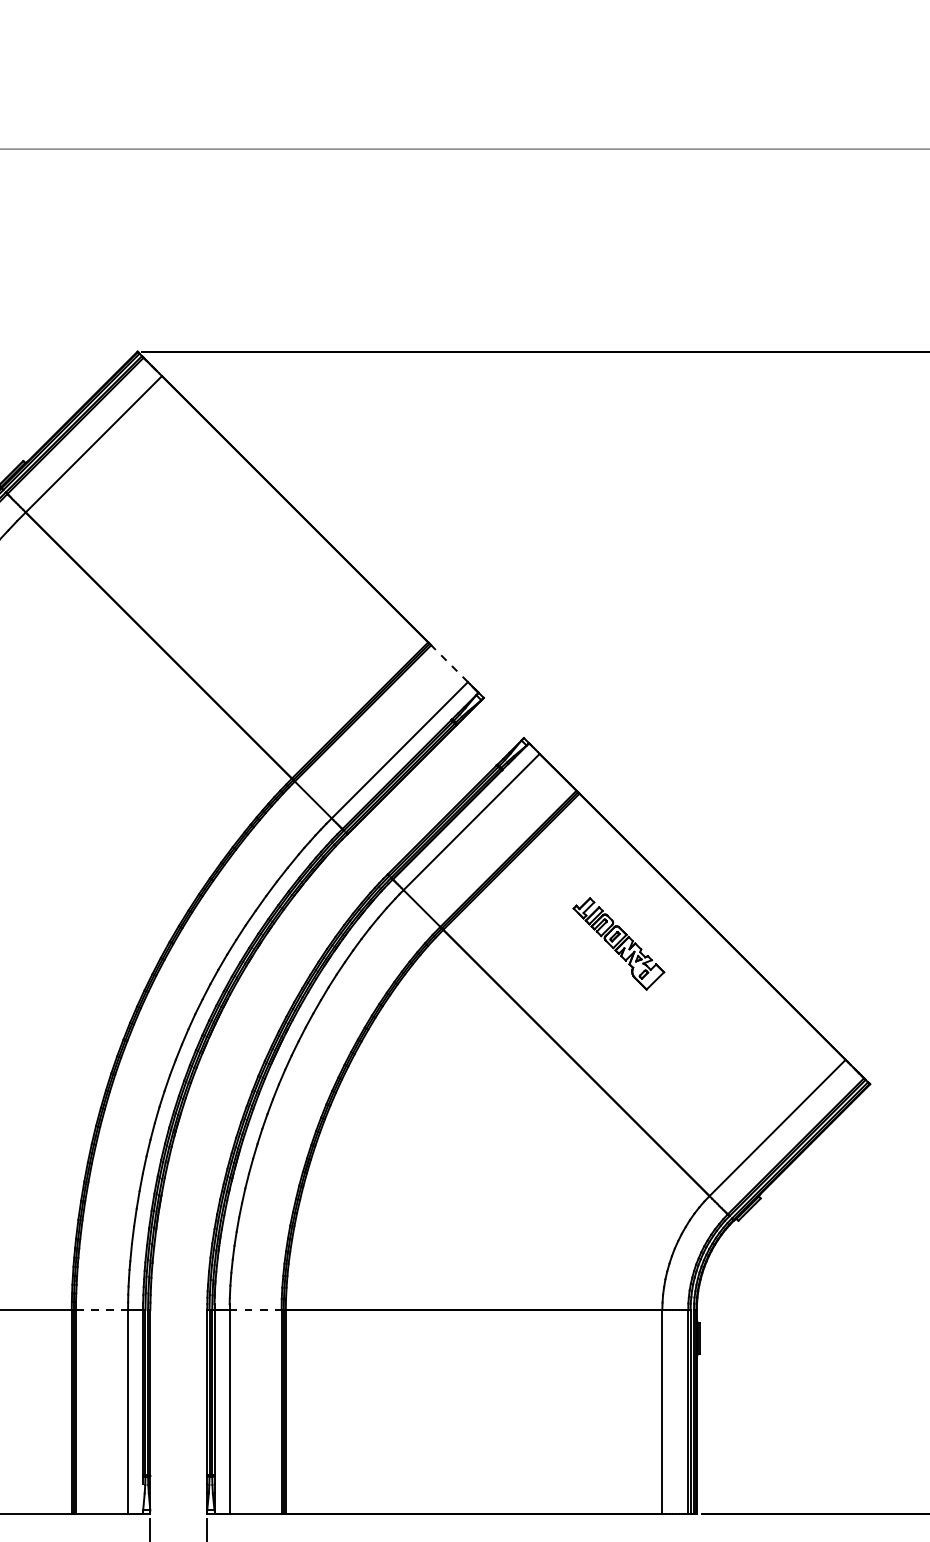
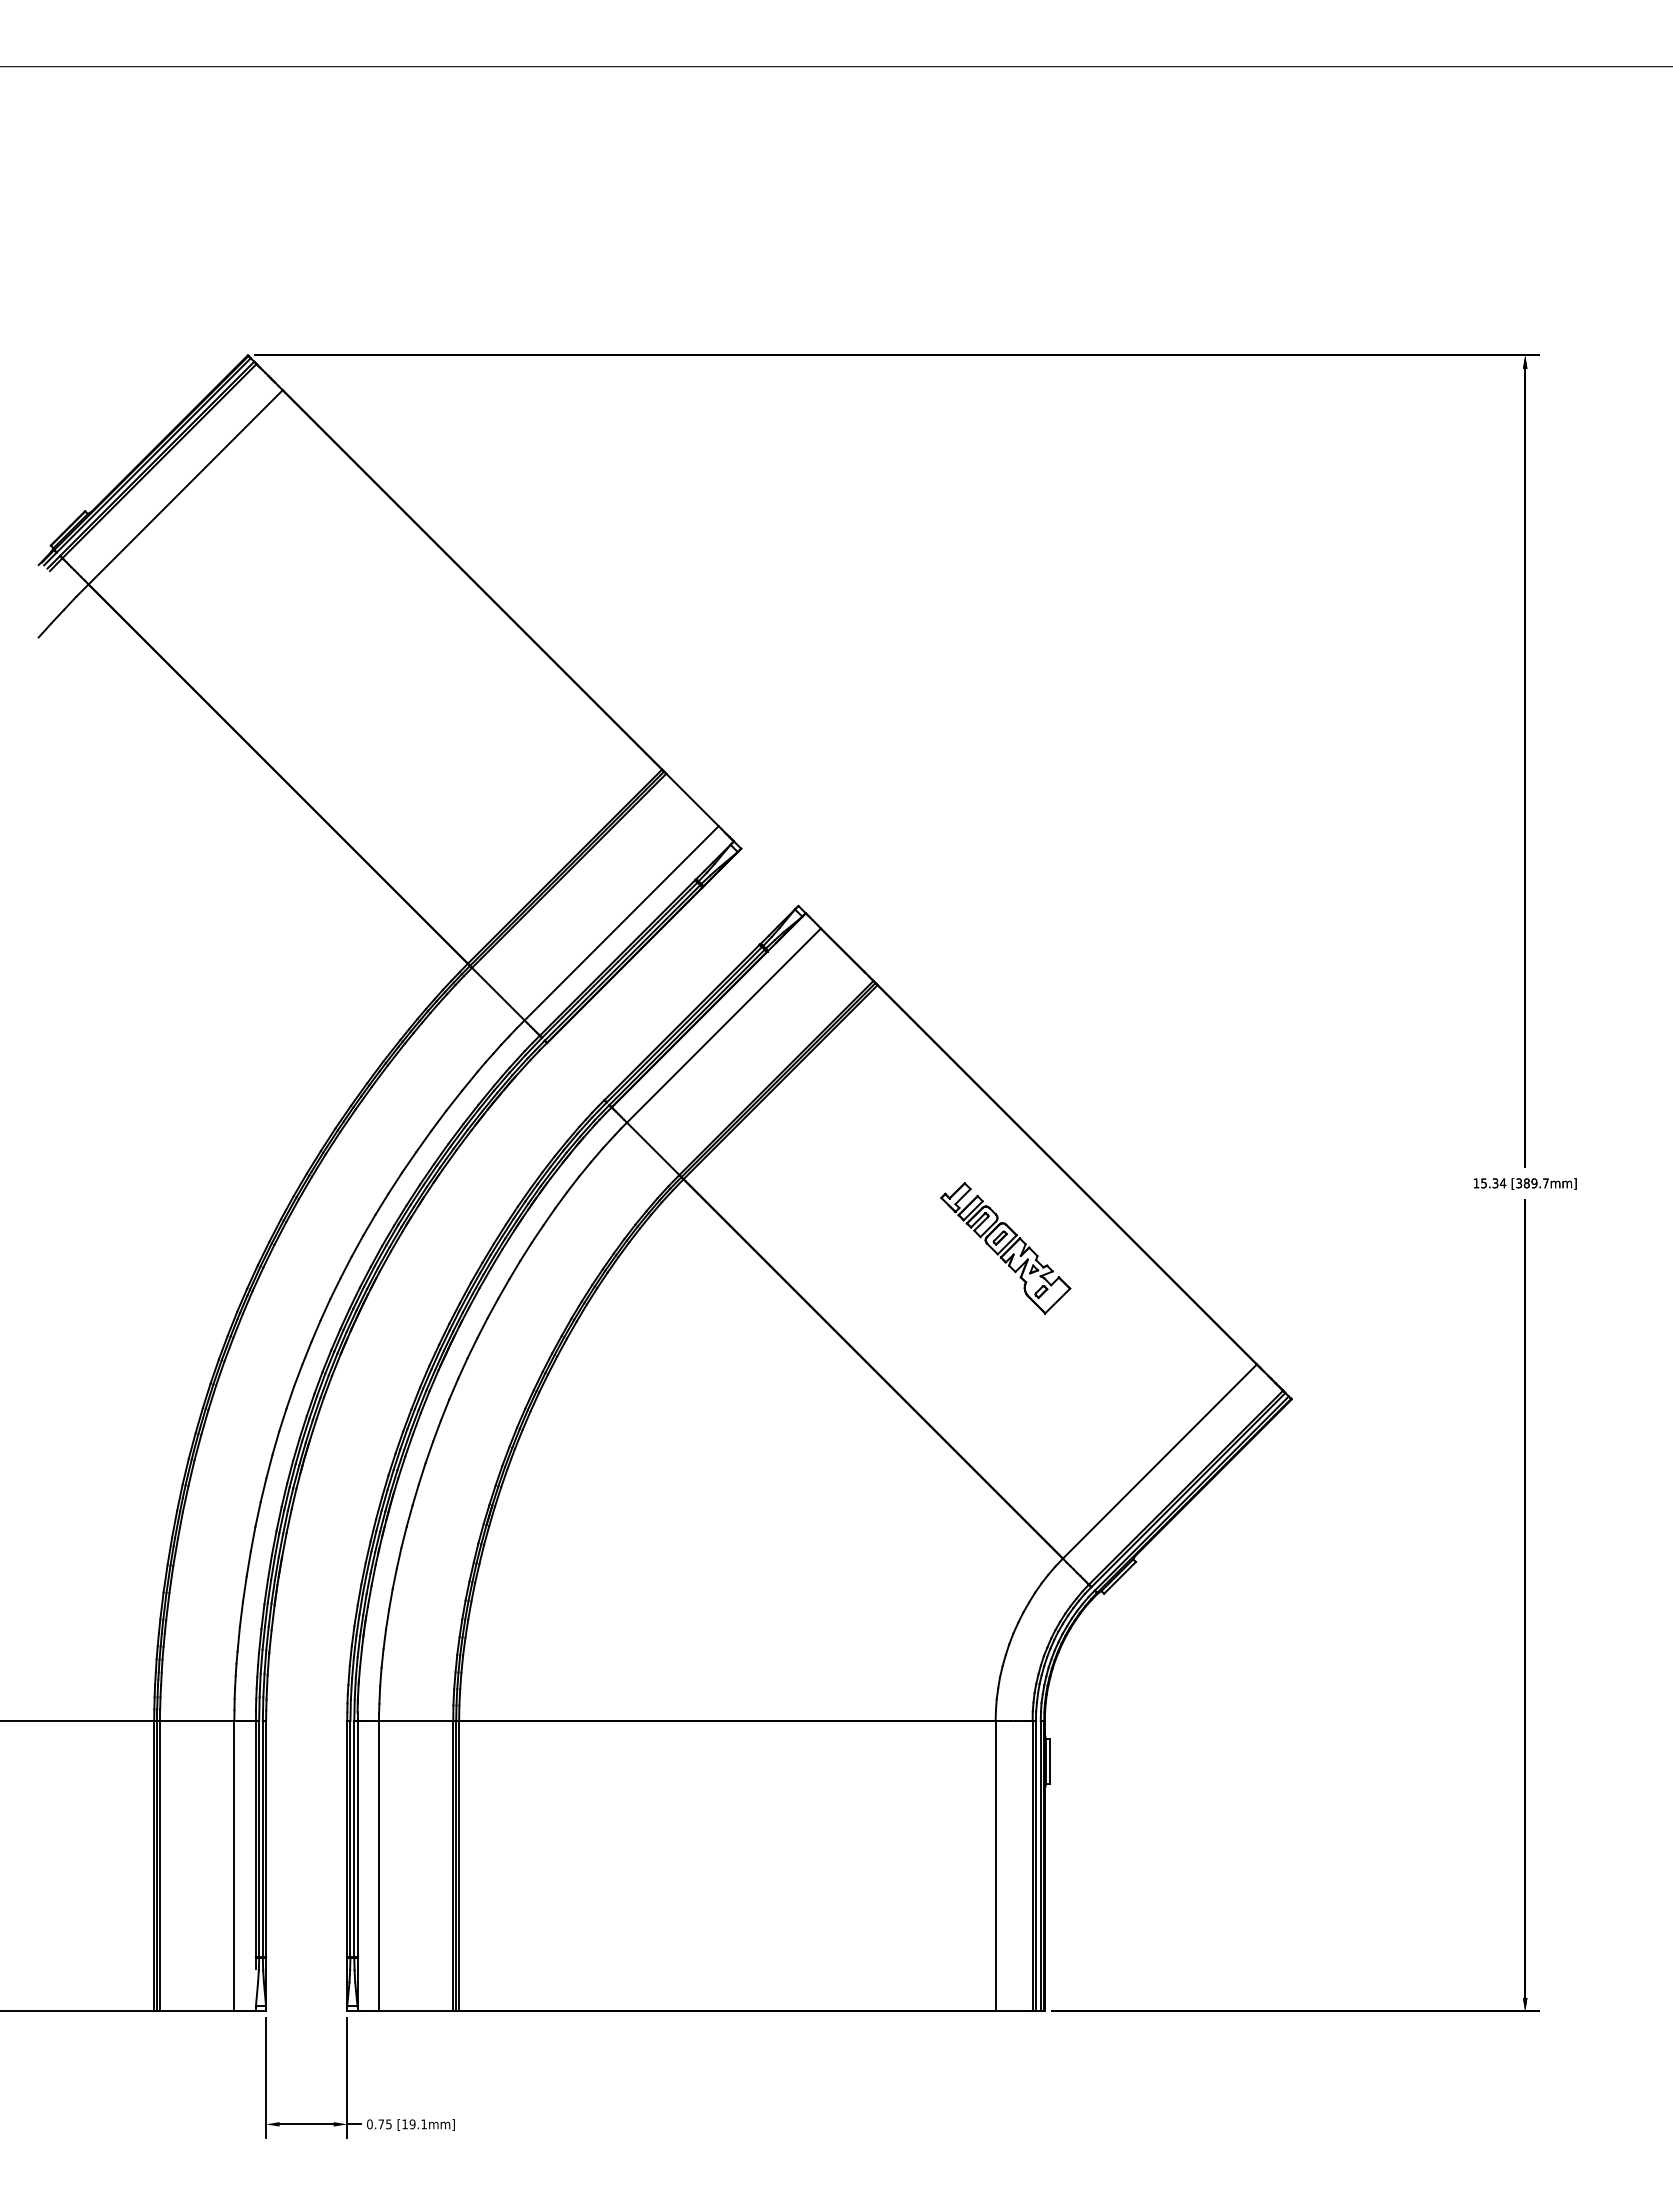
line: (449, 663) -> (692, 799), dashed -> solid
part: (618, 944) -> (1005, 1248), moved
line: (102, 1310) -> (197, 1721), dashed -> solid
line: (255, 1310) -> (416, 1721), dashed -> solid

